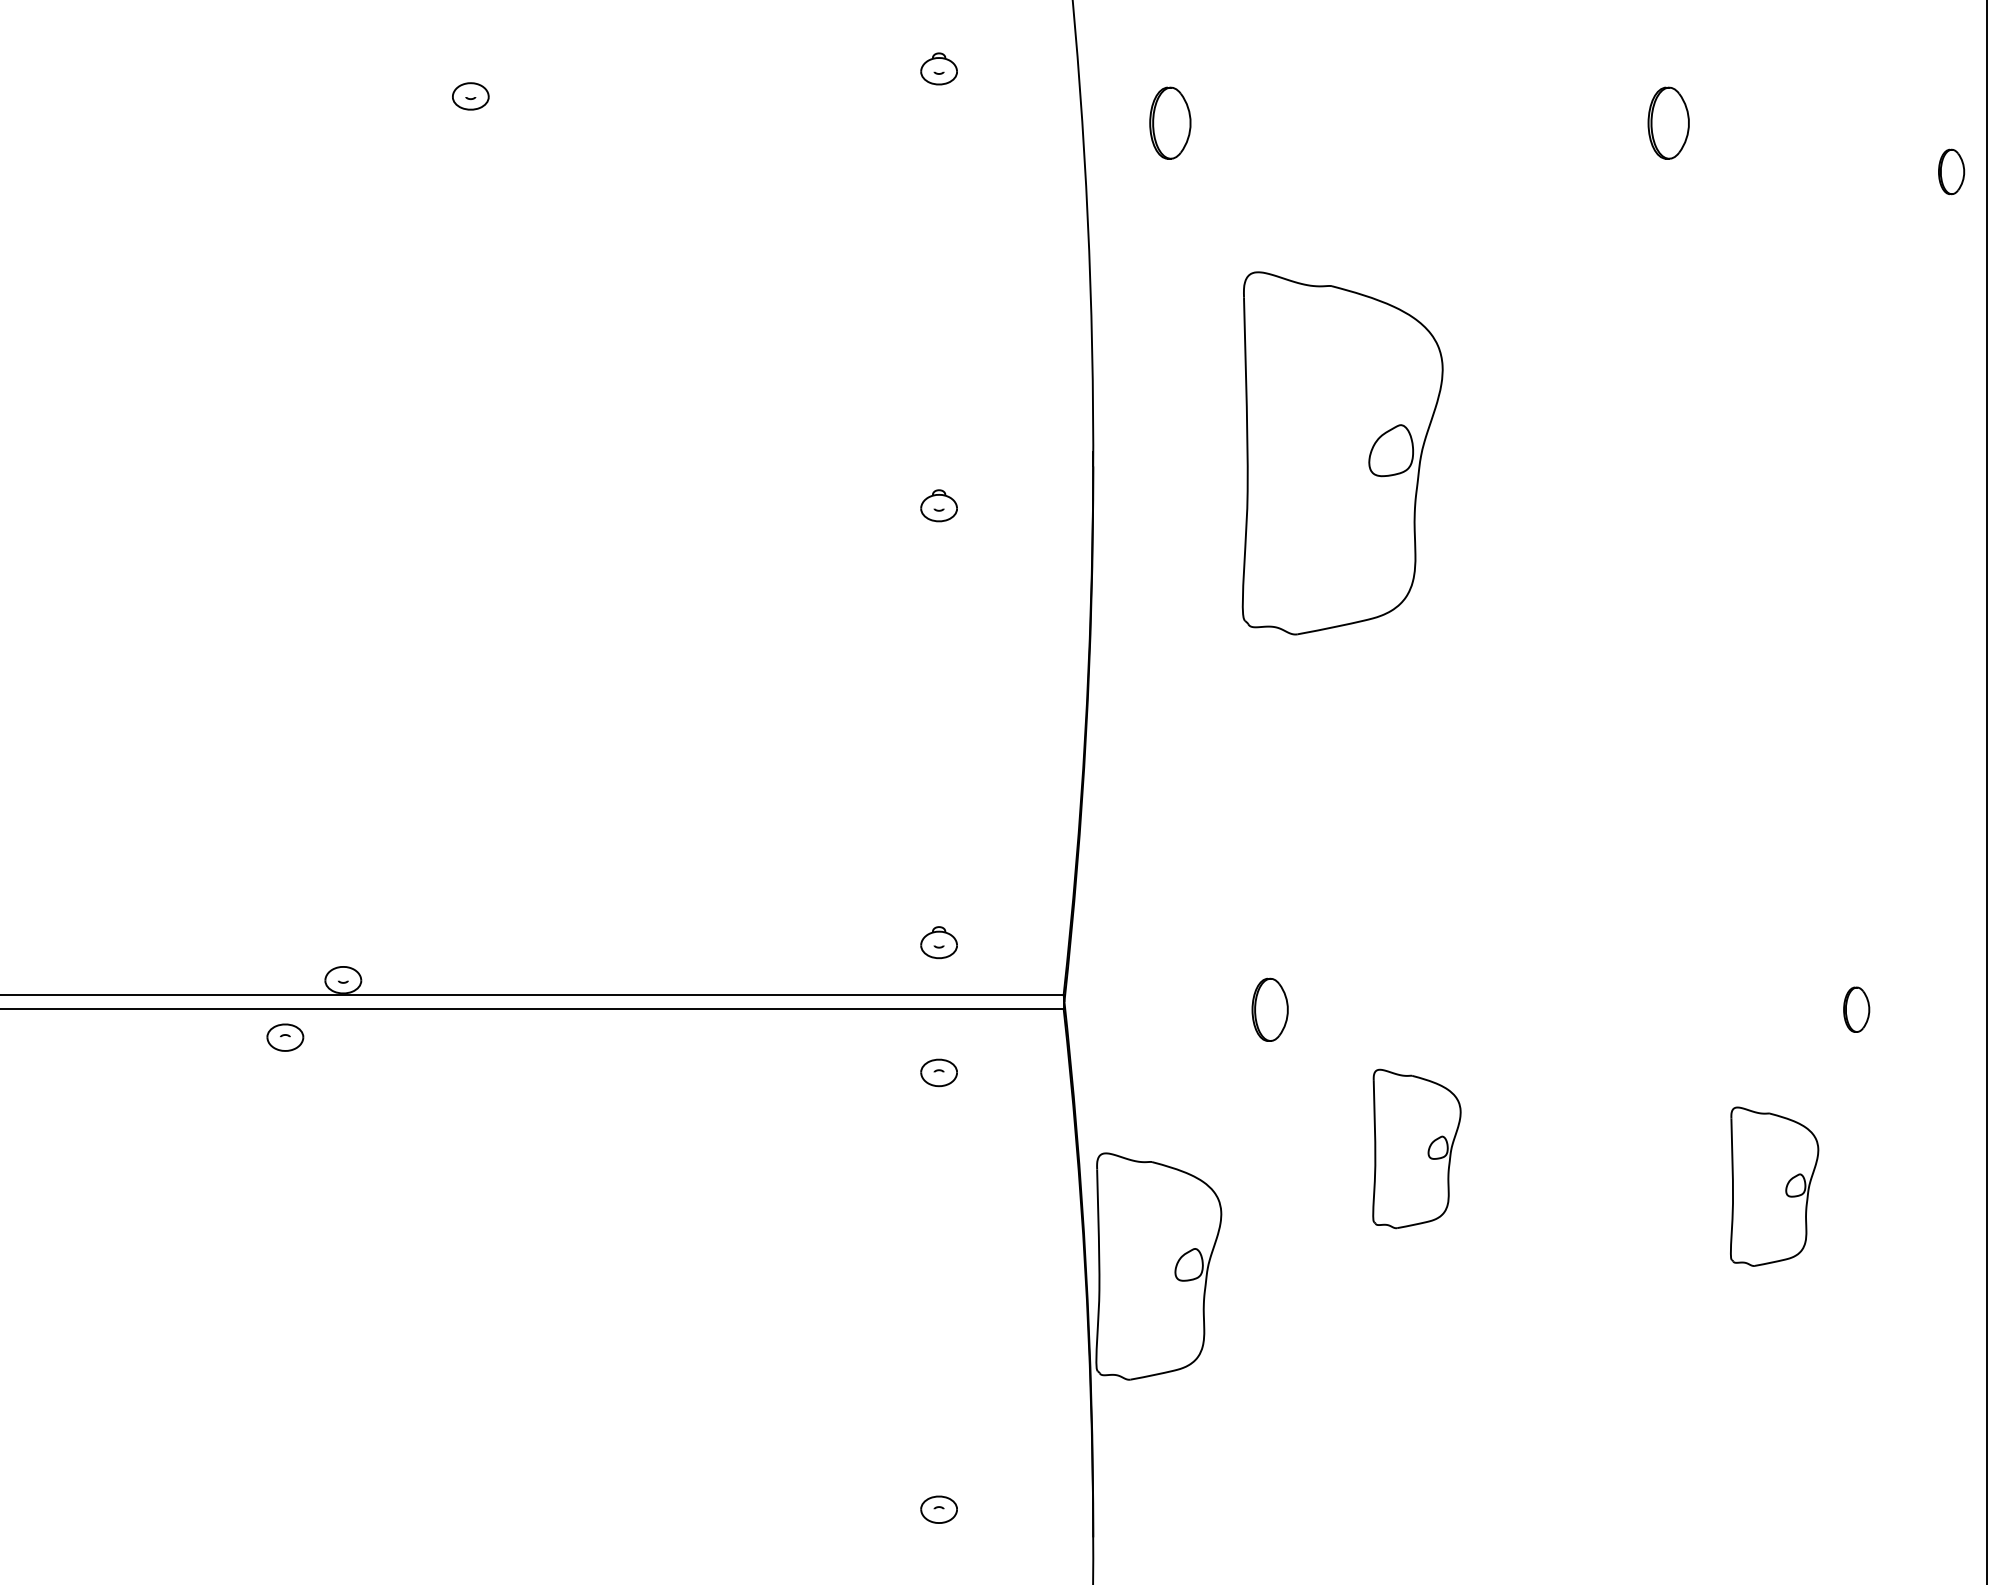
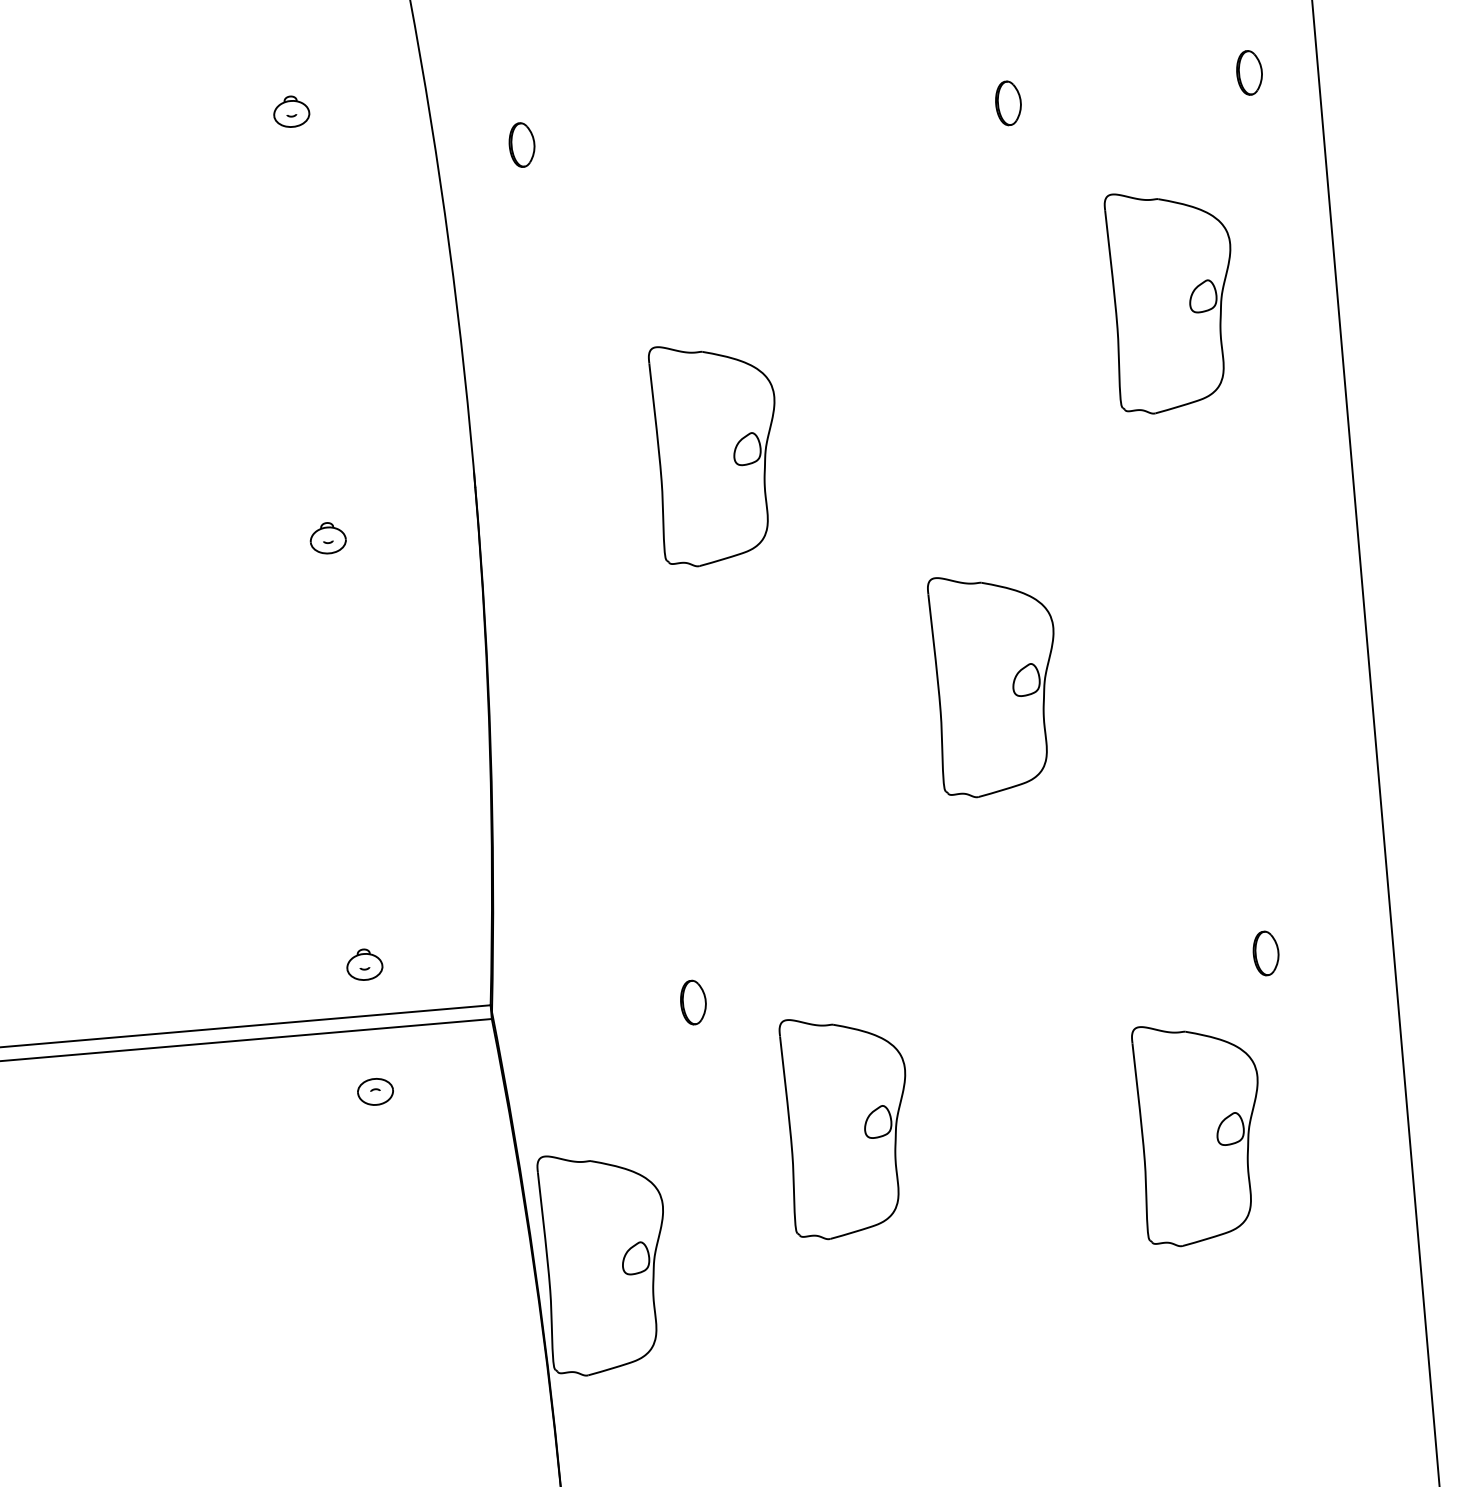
part: (1170, 122) -> (521, 144), size x0.62
part: (1668, 122) -> (1008, 102), size x0.62
part: (1951, 171) -> (1249, 72), moved
part: (1819, 337) -> (1173, 300), added
part: (1342, 453) -> (717, 453), size x0.62
part: (1605, 712) -> (996, 684), added
part: (1269, 1009) -> (692, 1002), size x0.71
part: (1416, 1148) -> (847, 1125), size x1.43
part: (1774, 1186) -> (1200, 1132), size x1.43

